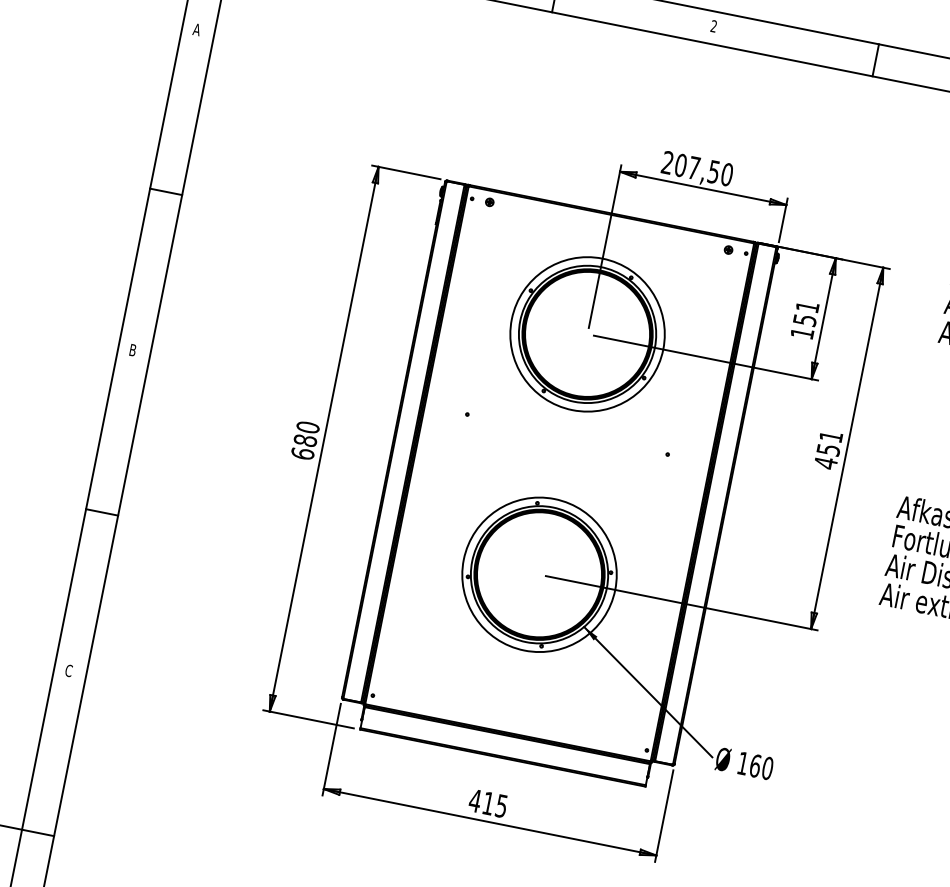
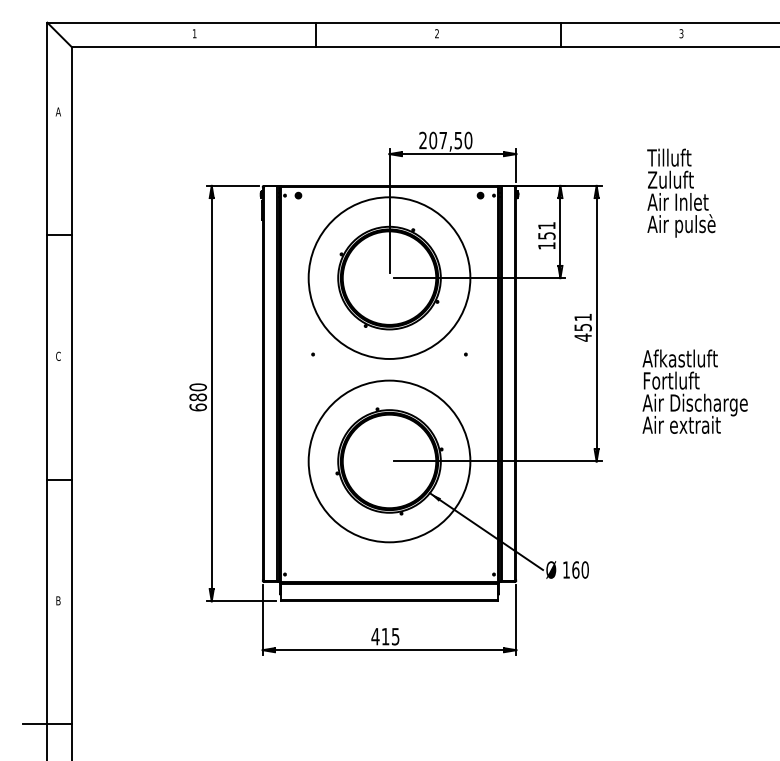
circle: (587, 333) -> (389, 277), size x1.4
text: (133, 349) -> (58, 355), B -> C
circle: (539, 574) -> (389, 461), size x1.4
text: (69, 670) -> (58, 600), C -> B

